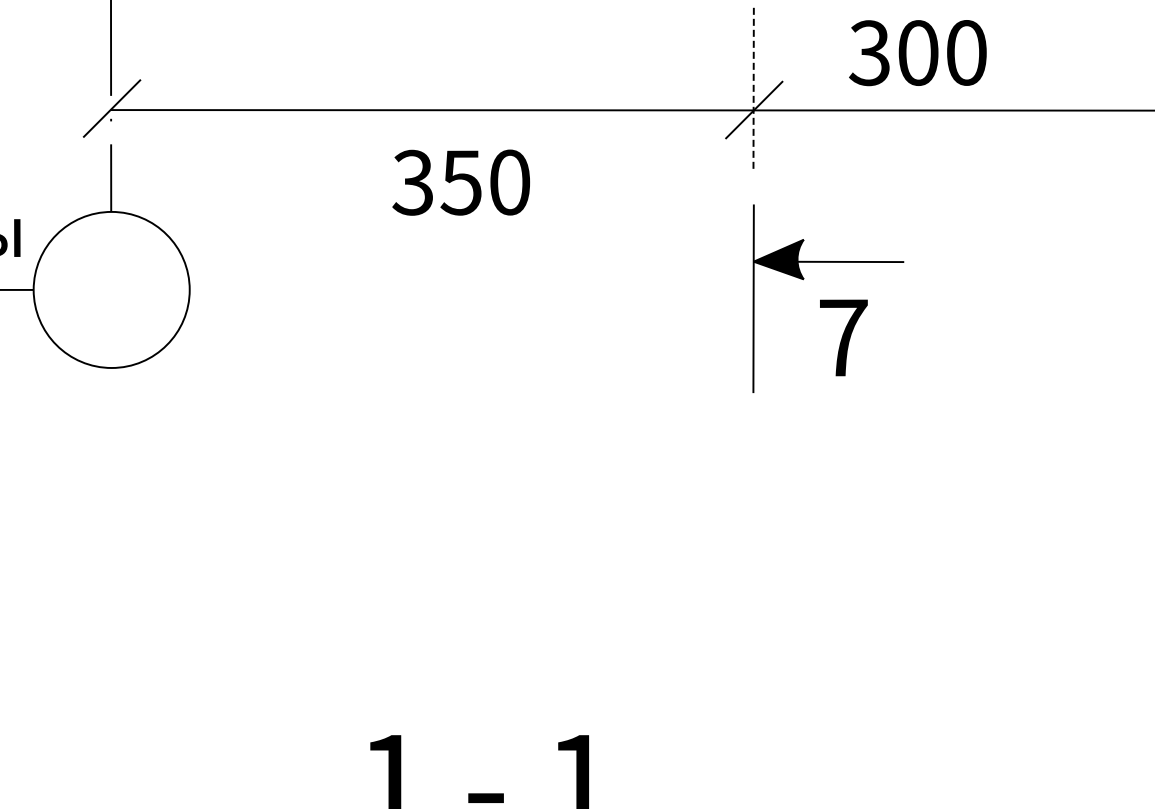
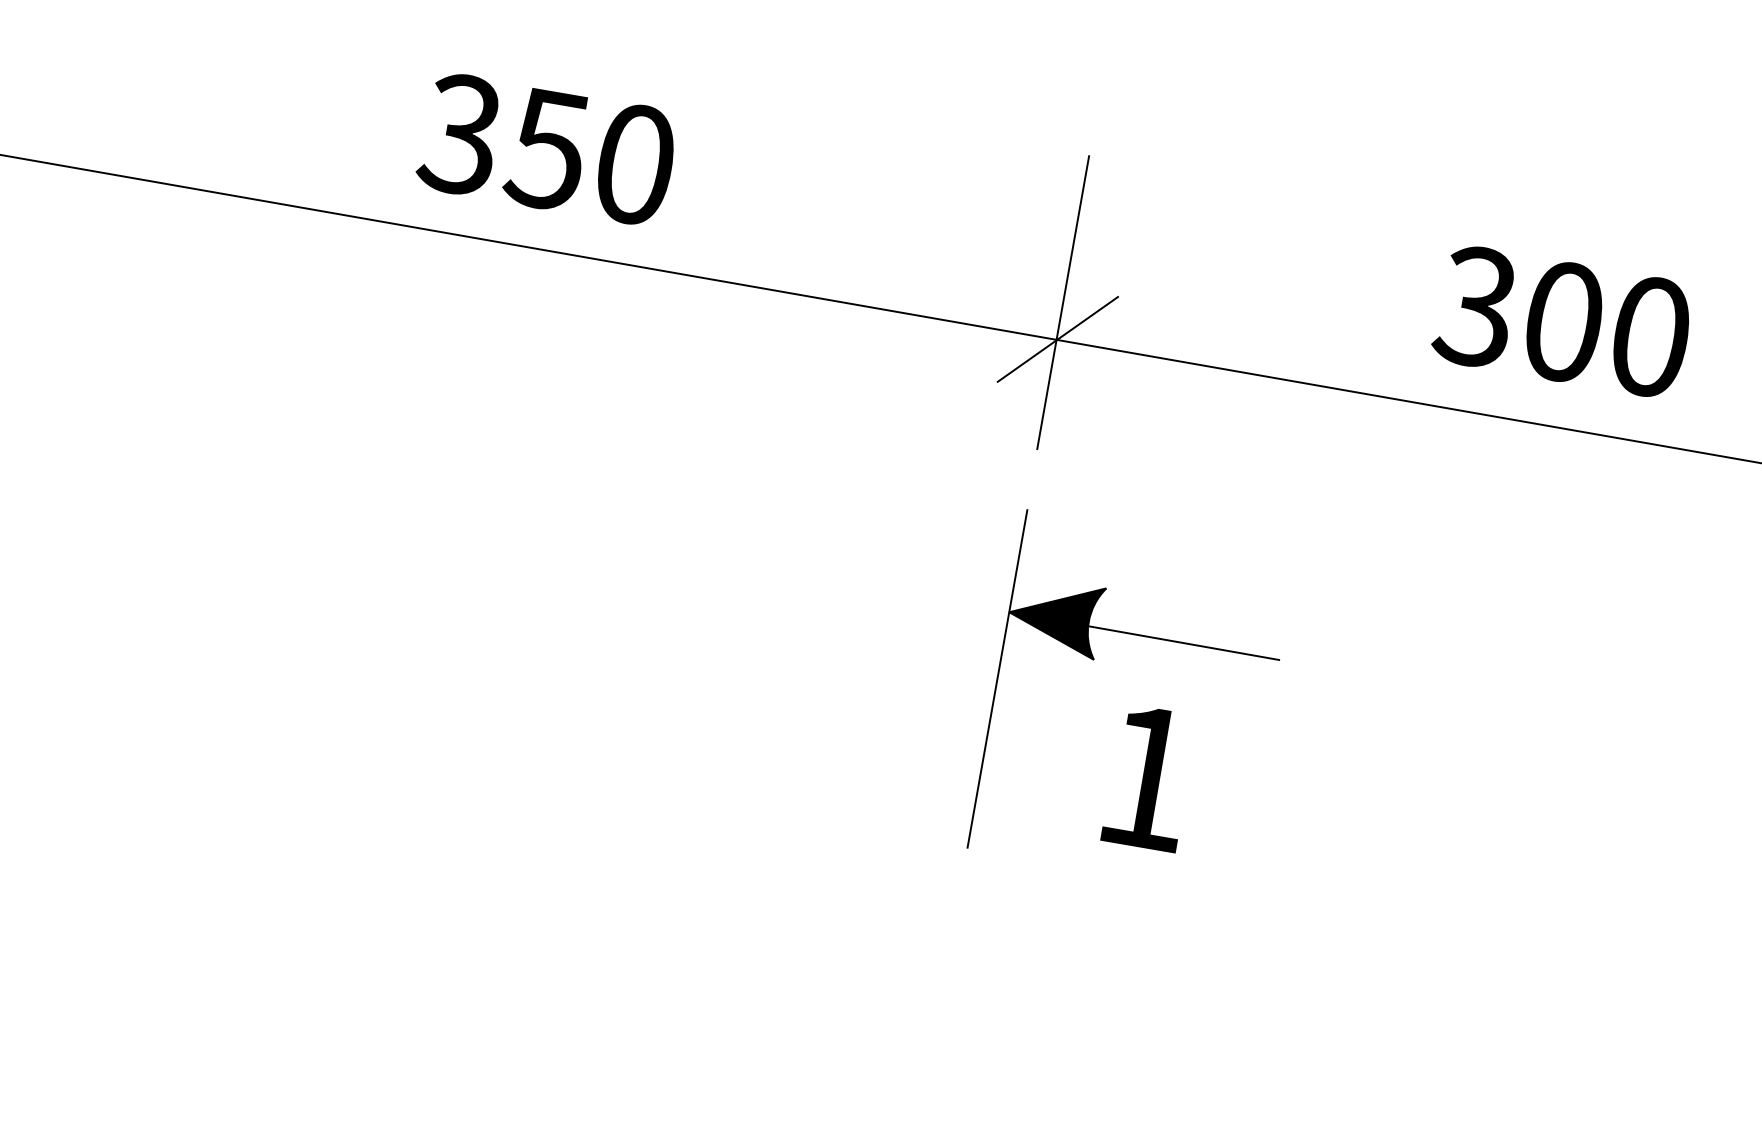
text: (917, 53) -> (1562, 322), moved
line: (753, 89) -> (1062, 302), dashed -> solid
text: (460, 182) -> (546, 148), moved
text: (843, 337) -> (1147, 776), 7 -> 1

